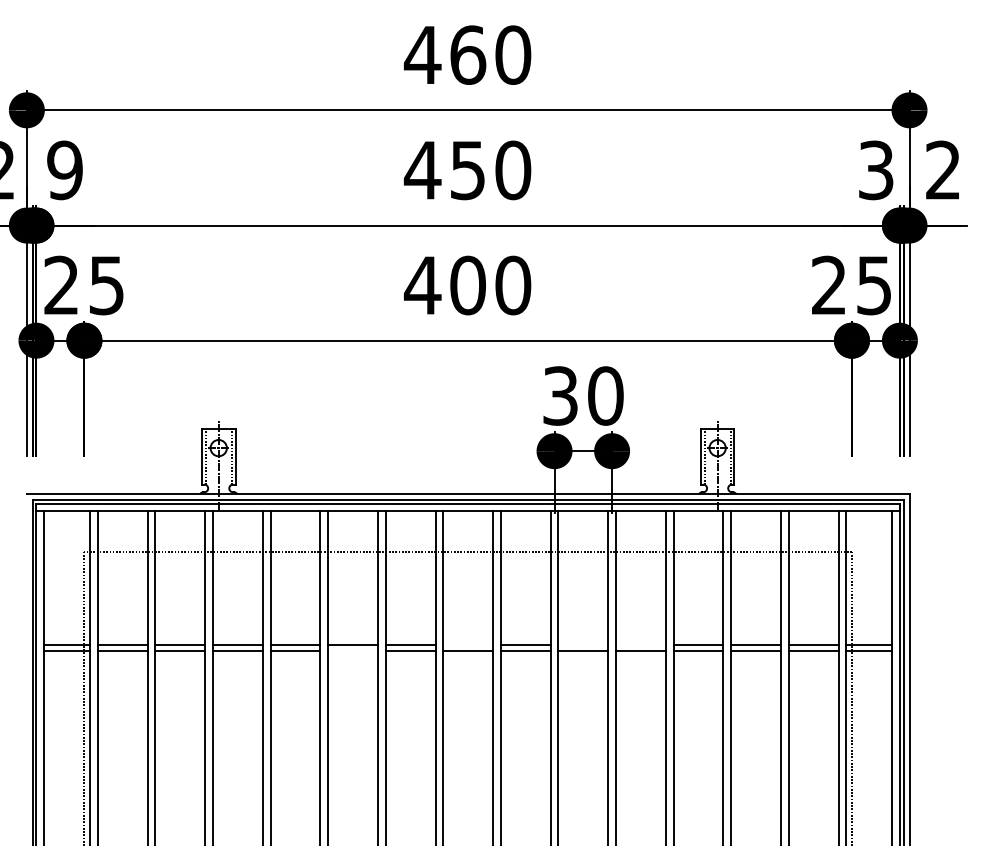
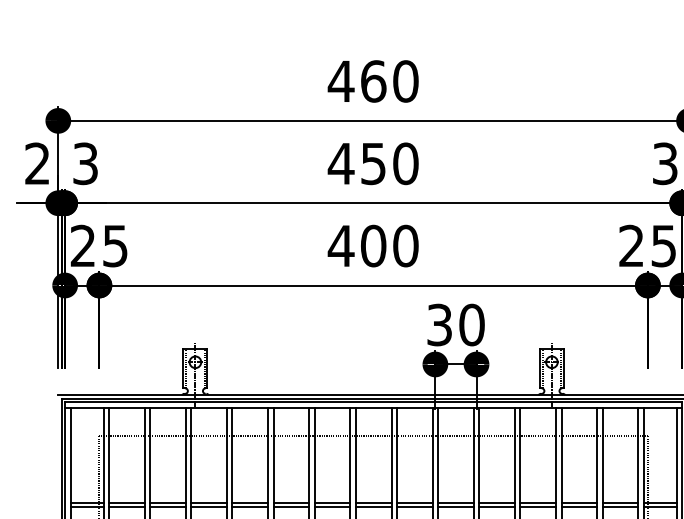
text: (64, 170) -> (85, 163), 9 -> 3
line: (468, 644) -> (373, 502), added
line: (583, 644) -> (456, 502), added
line: (640, 644) -> (496, 502), added
line: (353, 650) -> (291, 506), added

